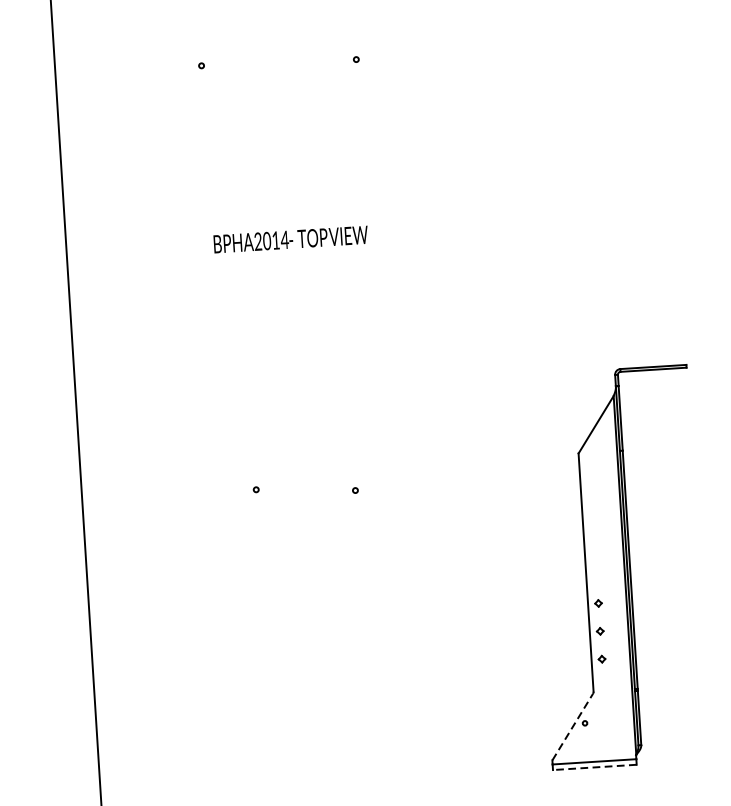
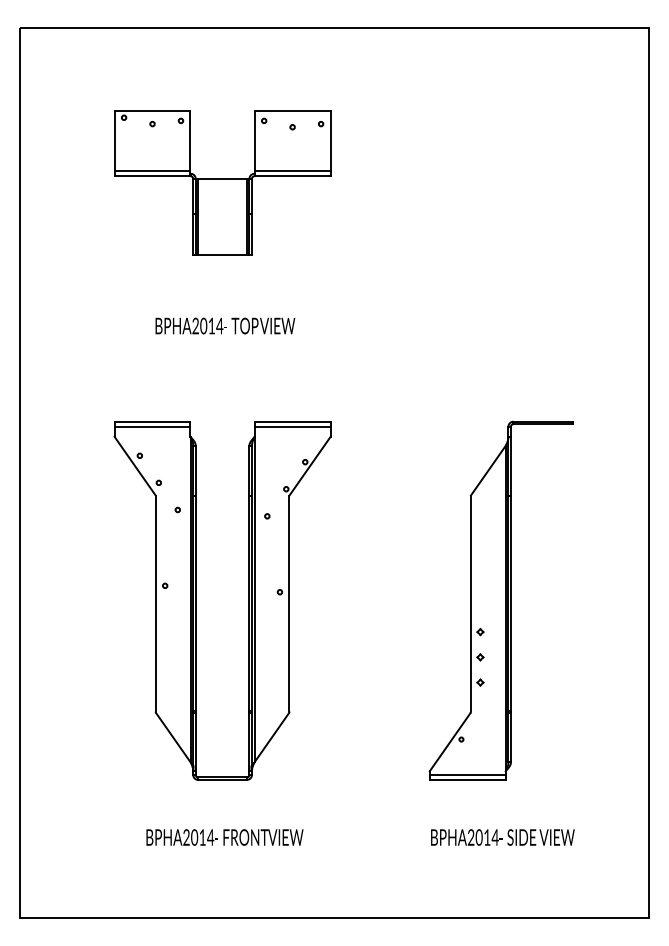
part: (282, 125) -> (222, 182), added
text: (291, 238) -> (225, 325), moved
part: (283, 588) -> (196, 600), added
line: (573, 726) -> (450, 741), dashed -> solid
line: (594, 766) -> (467, 779), dashed -> solid

